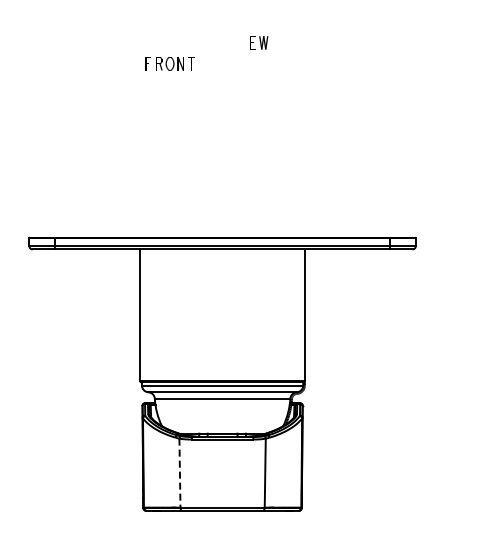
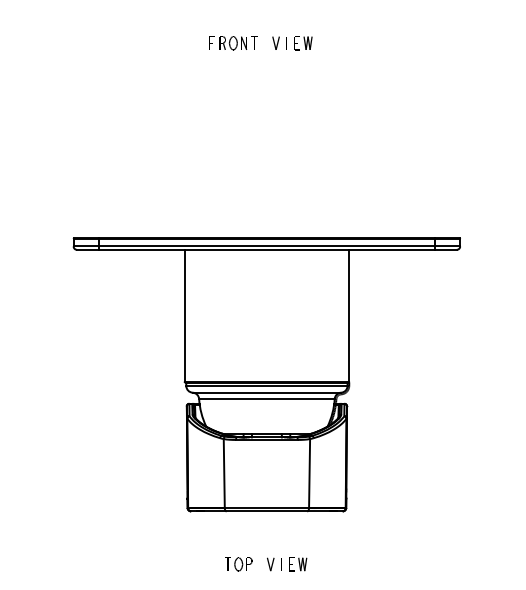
part: (235, 42) -> (279, 42), added
part: (170, 64) -> (233, 43), moved
line: (180, 473) -> (224, 473), dashed -> solid

